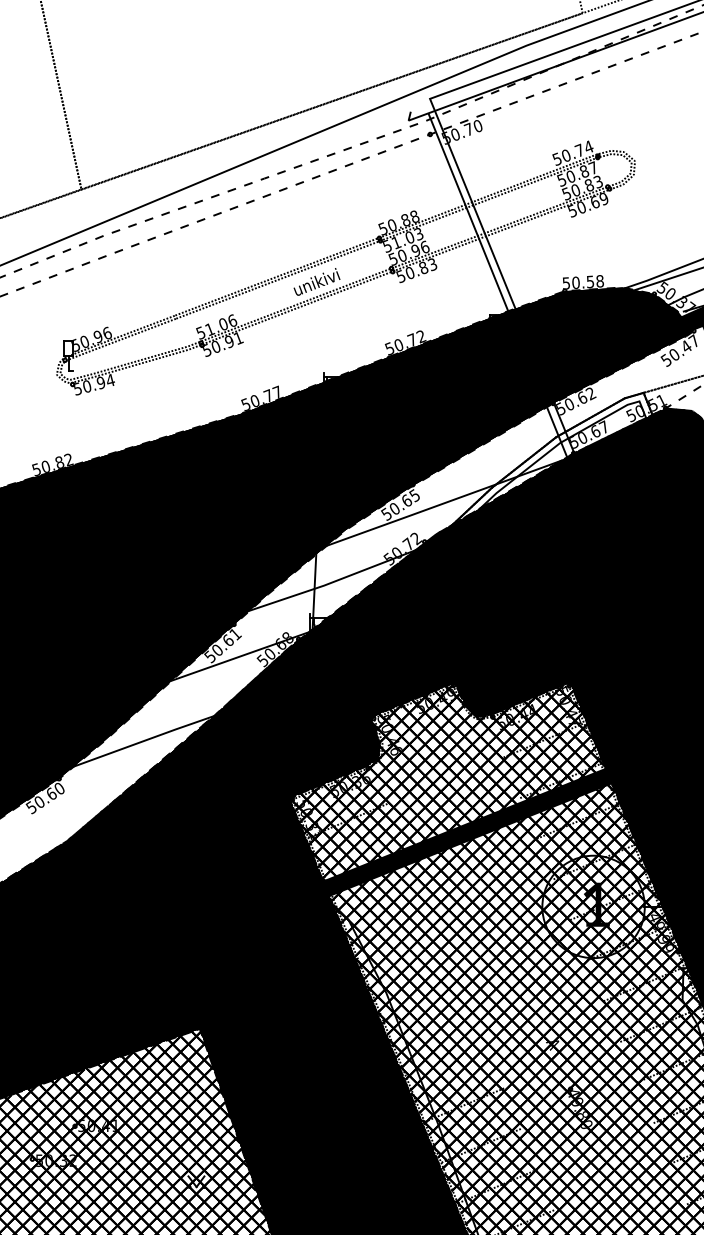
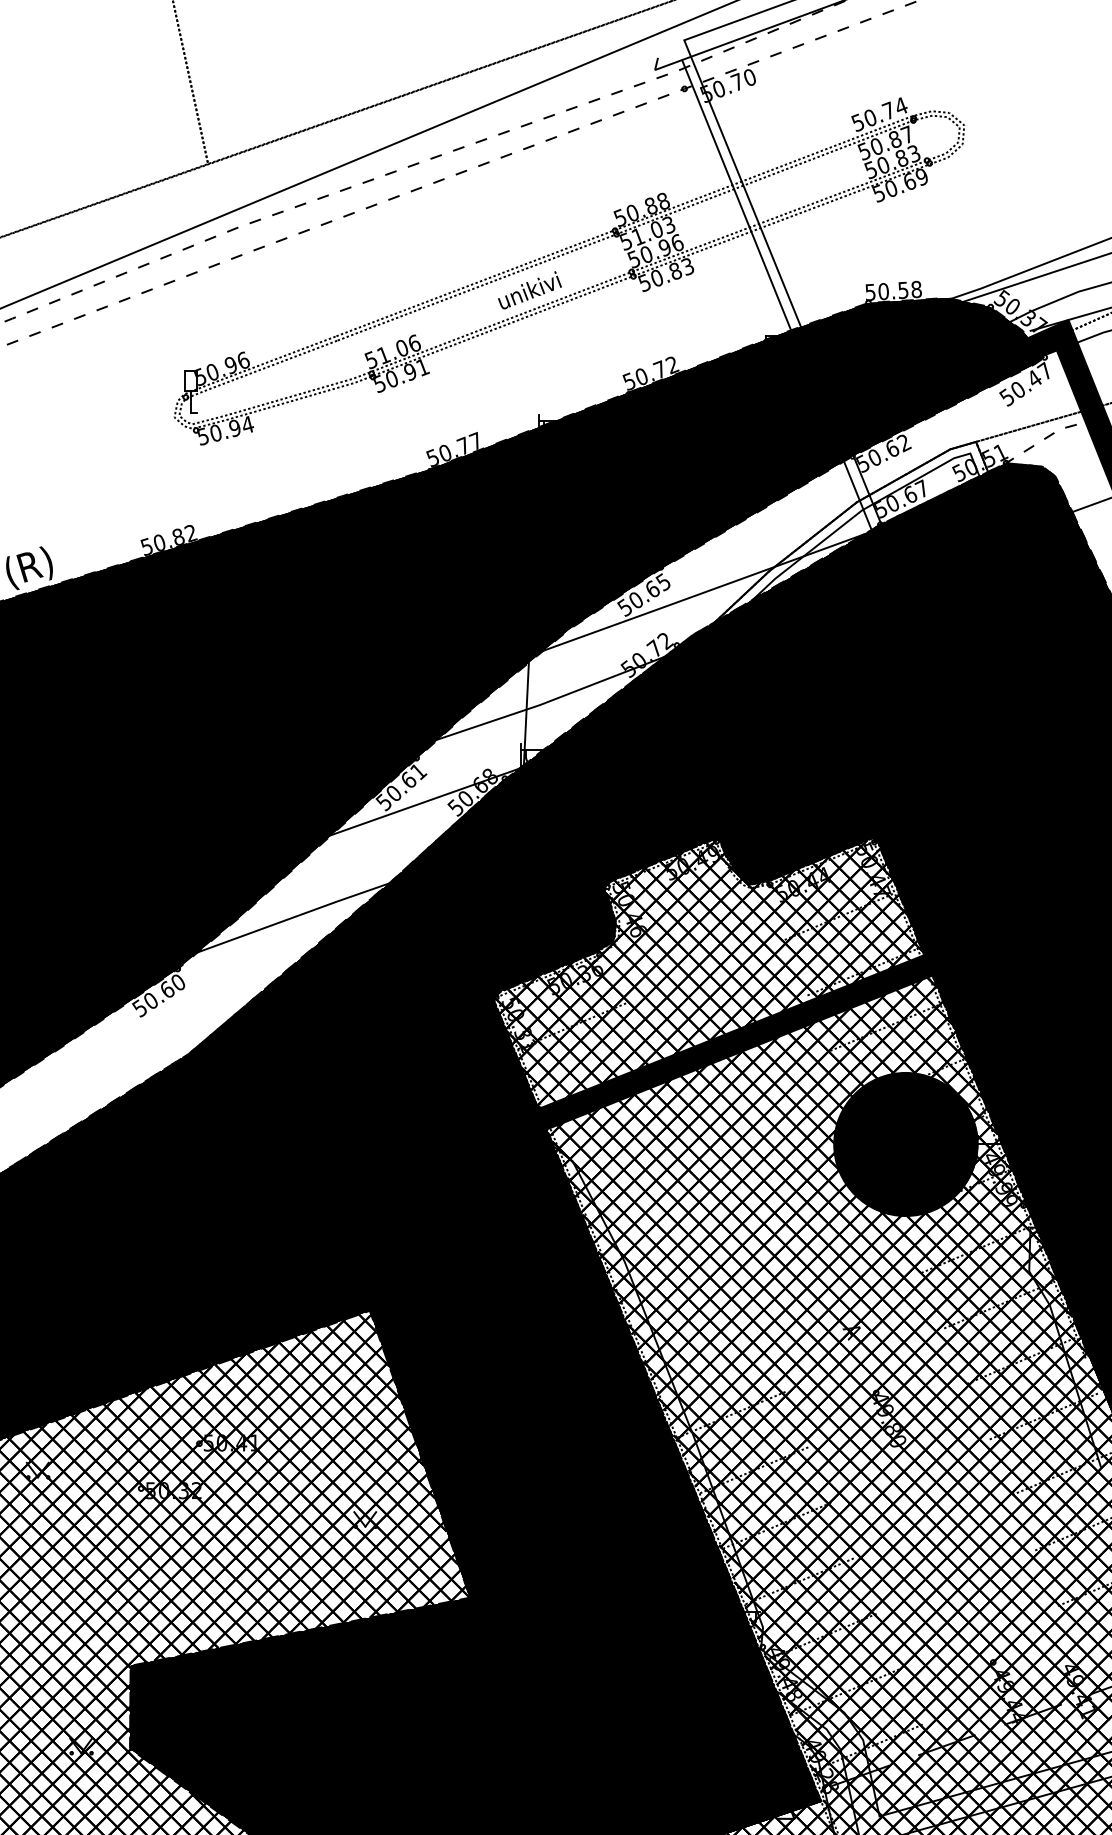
fill: (591, 906) -> (905, 1143), added

